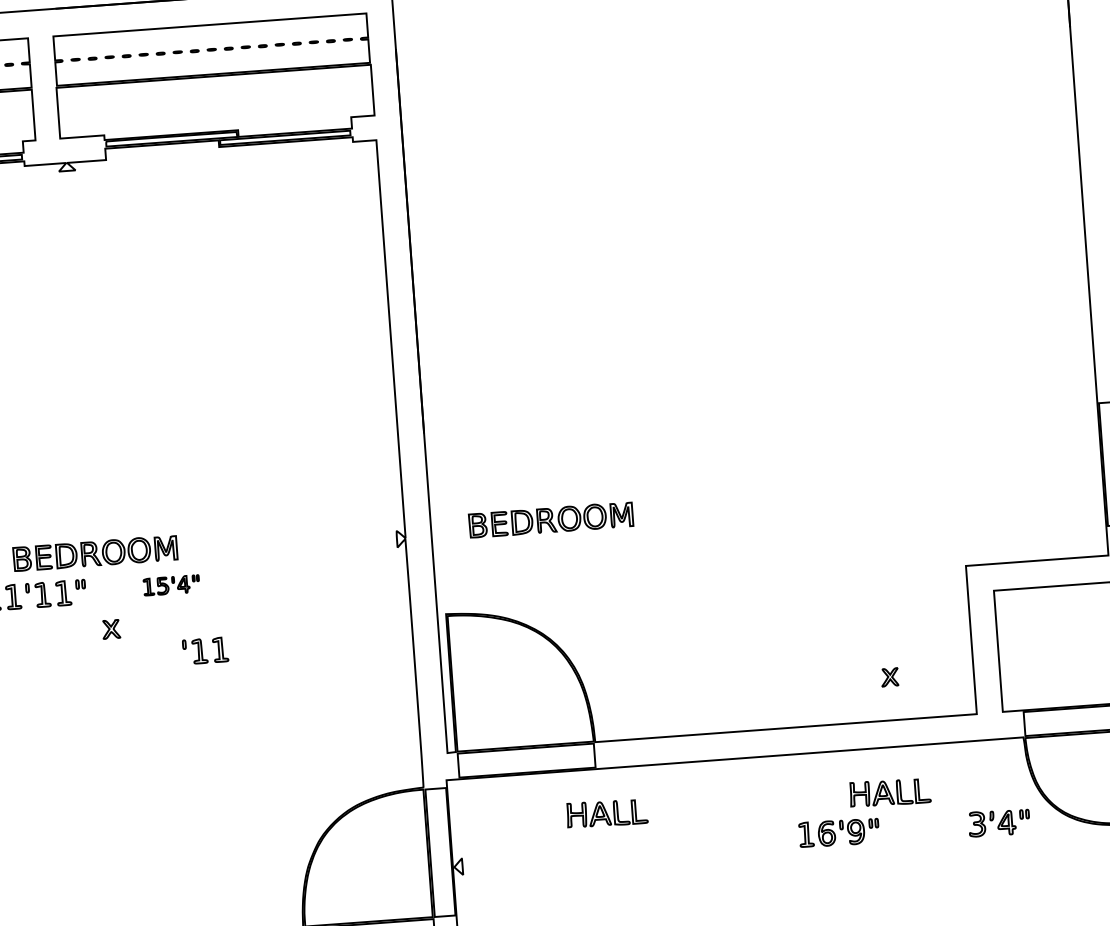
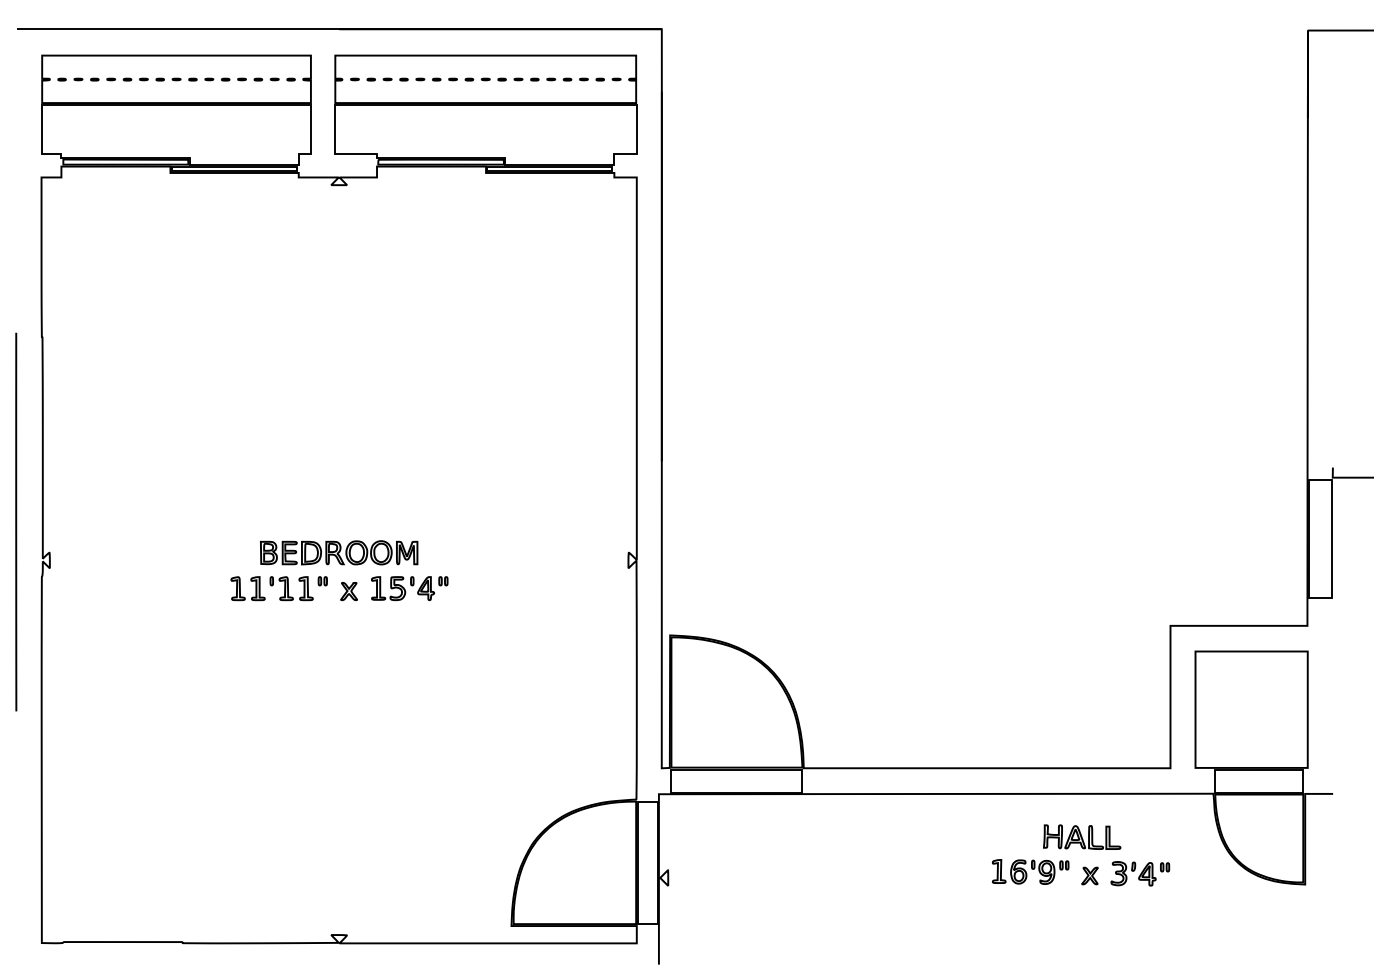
part: (551, 519) -> (777, 552), removed
part: (171, 585) -> (409, 588), size x1.43
part: (110, 629) -> (348, 591), moved
part: (205, 650) -> (437, 653), removed
part: (889, 676) -> (1089, 875), moved
part: (607, 812) -> (810, 836), removed
part: (999, 822) -> (1140, 873), moved

